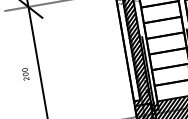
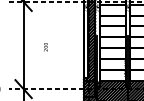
text: (25, 74) -> (45, 47), moved

